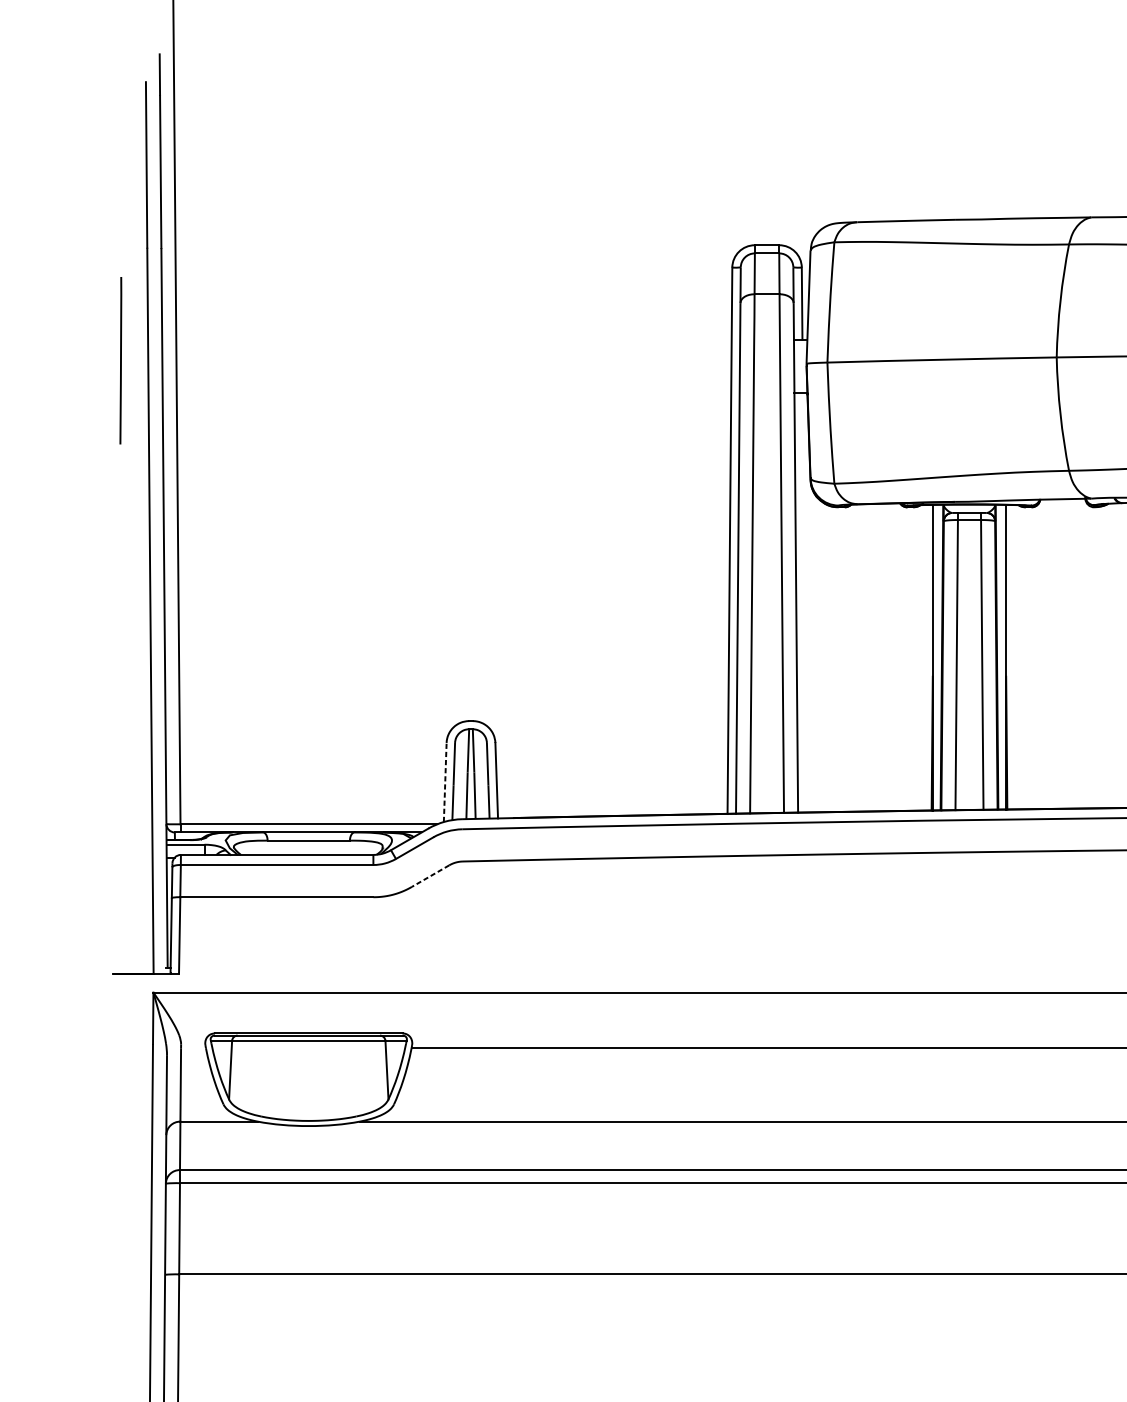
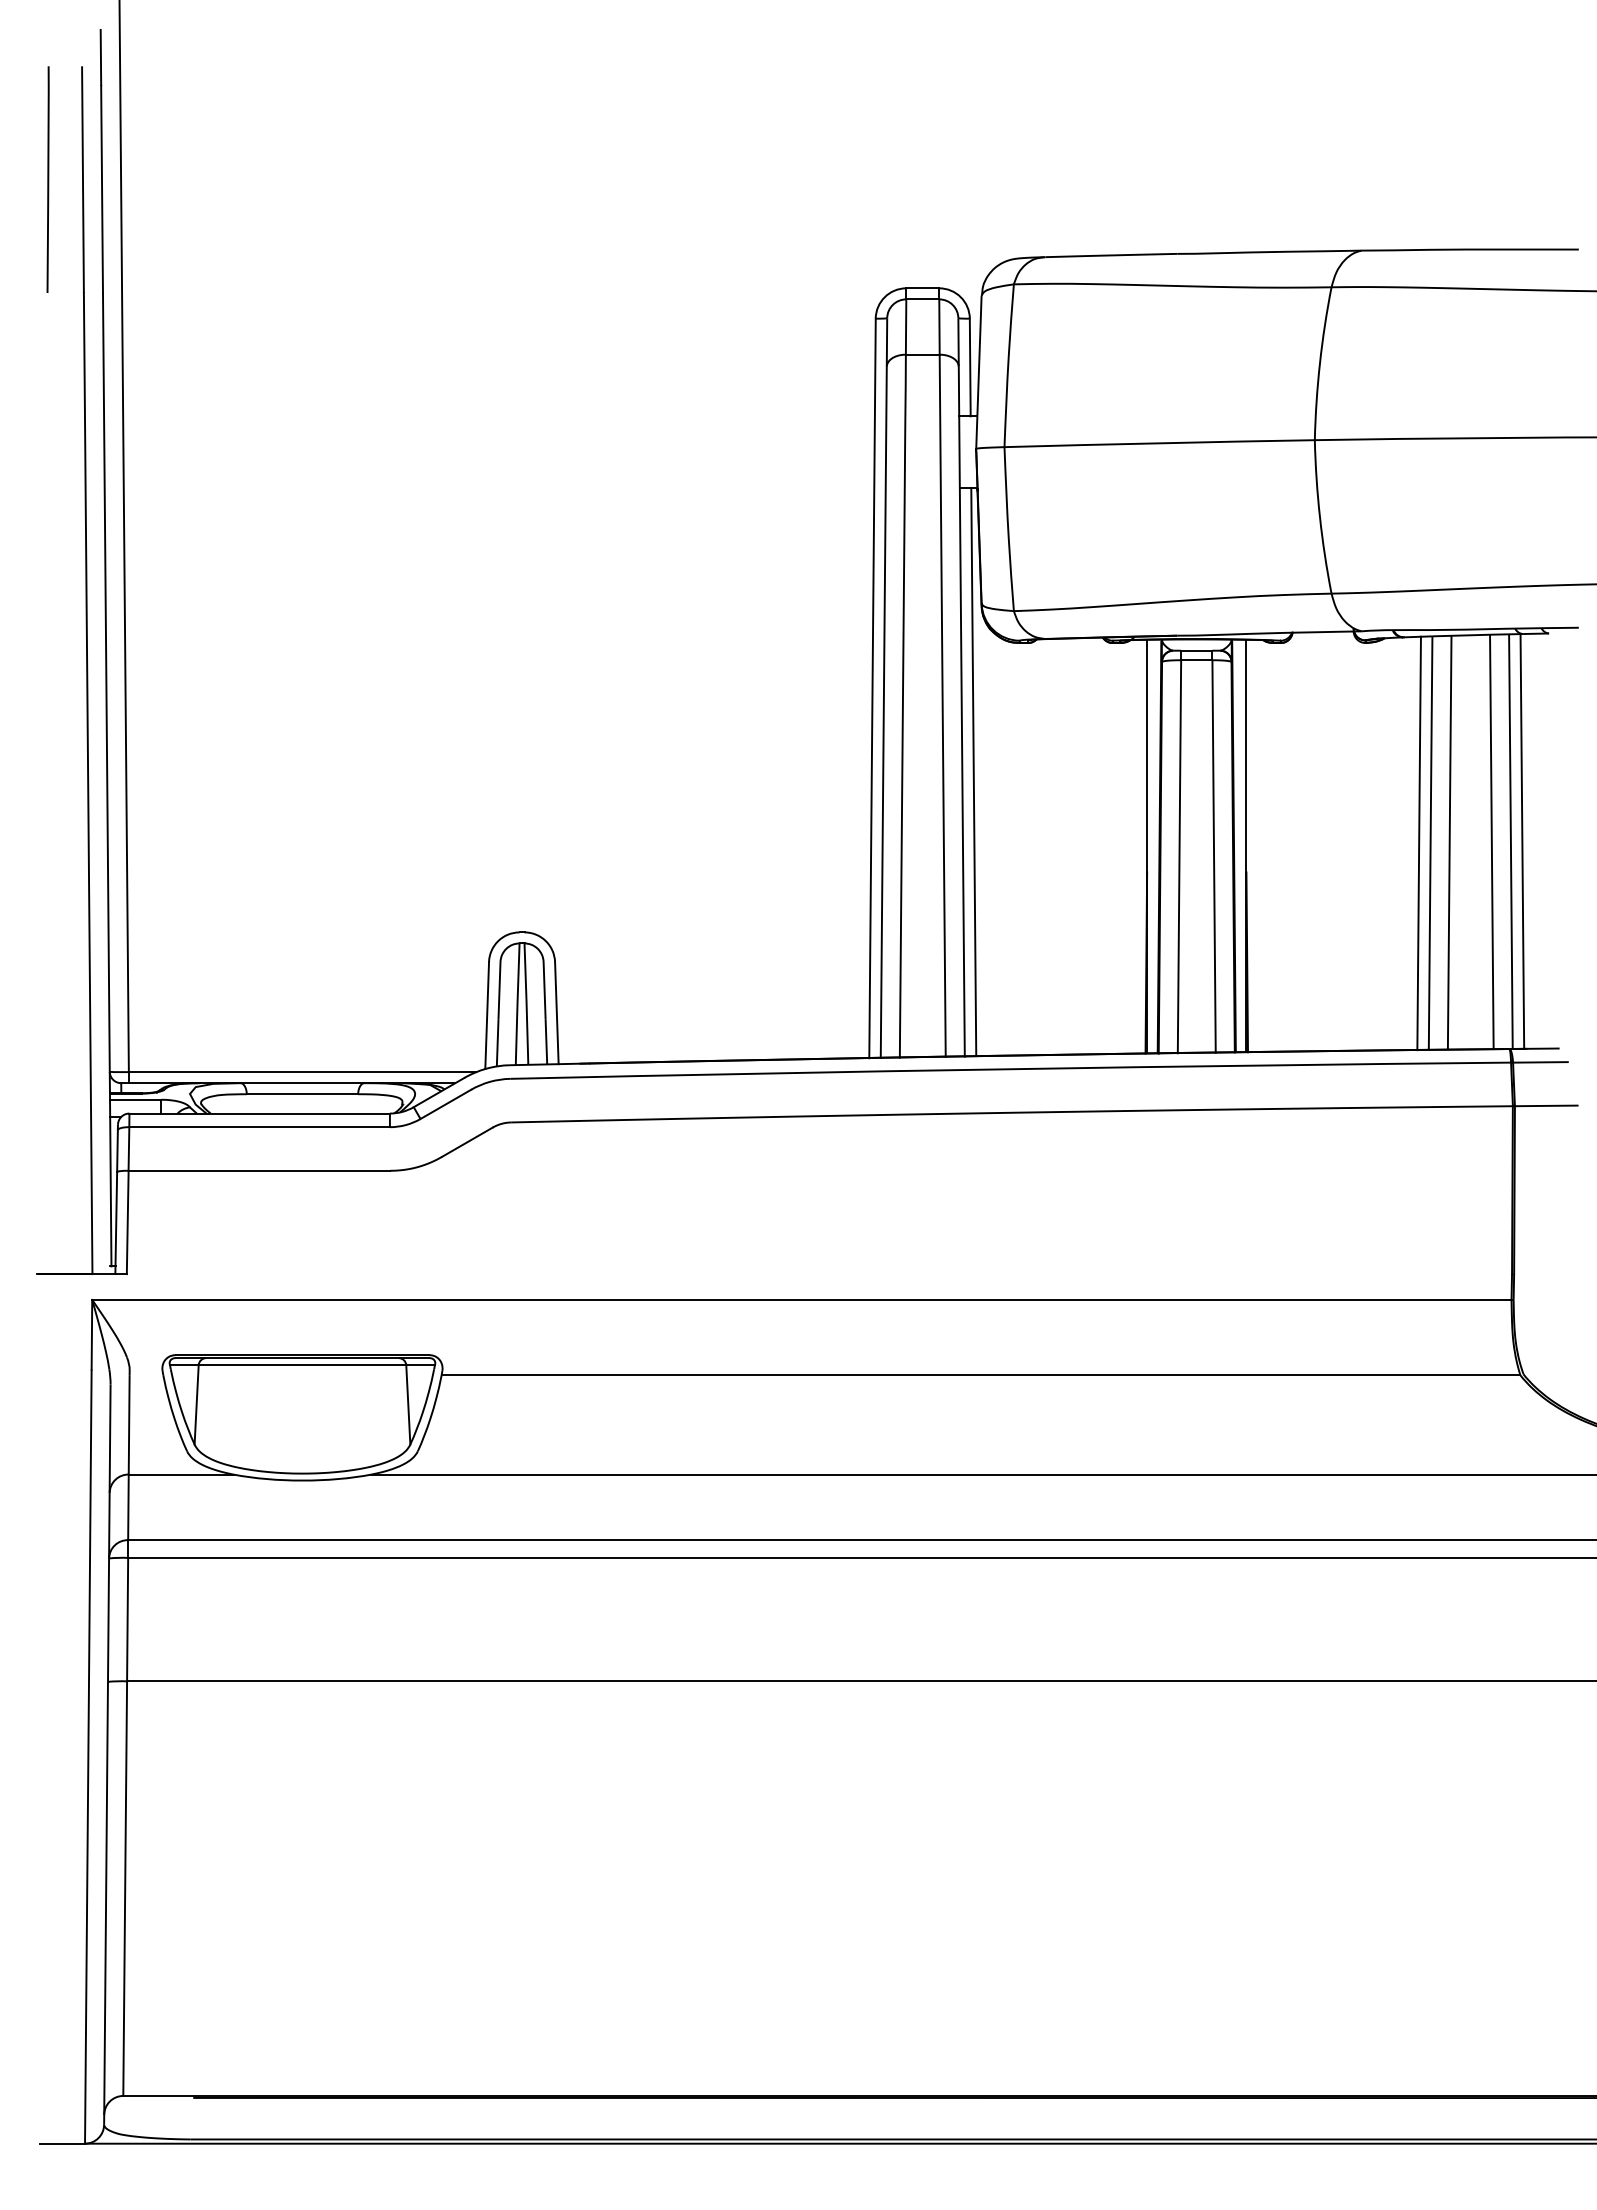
line: (120, 360) -> (47, 179), moved
line: (804, 602) -> (973, 771), added
line: (445, 782) -> (487, 1015), dashed -> solid
line: (429, 876) -> (466, 1142), dashed -> solid

